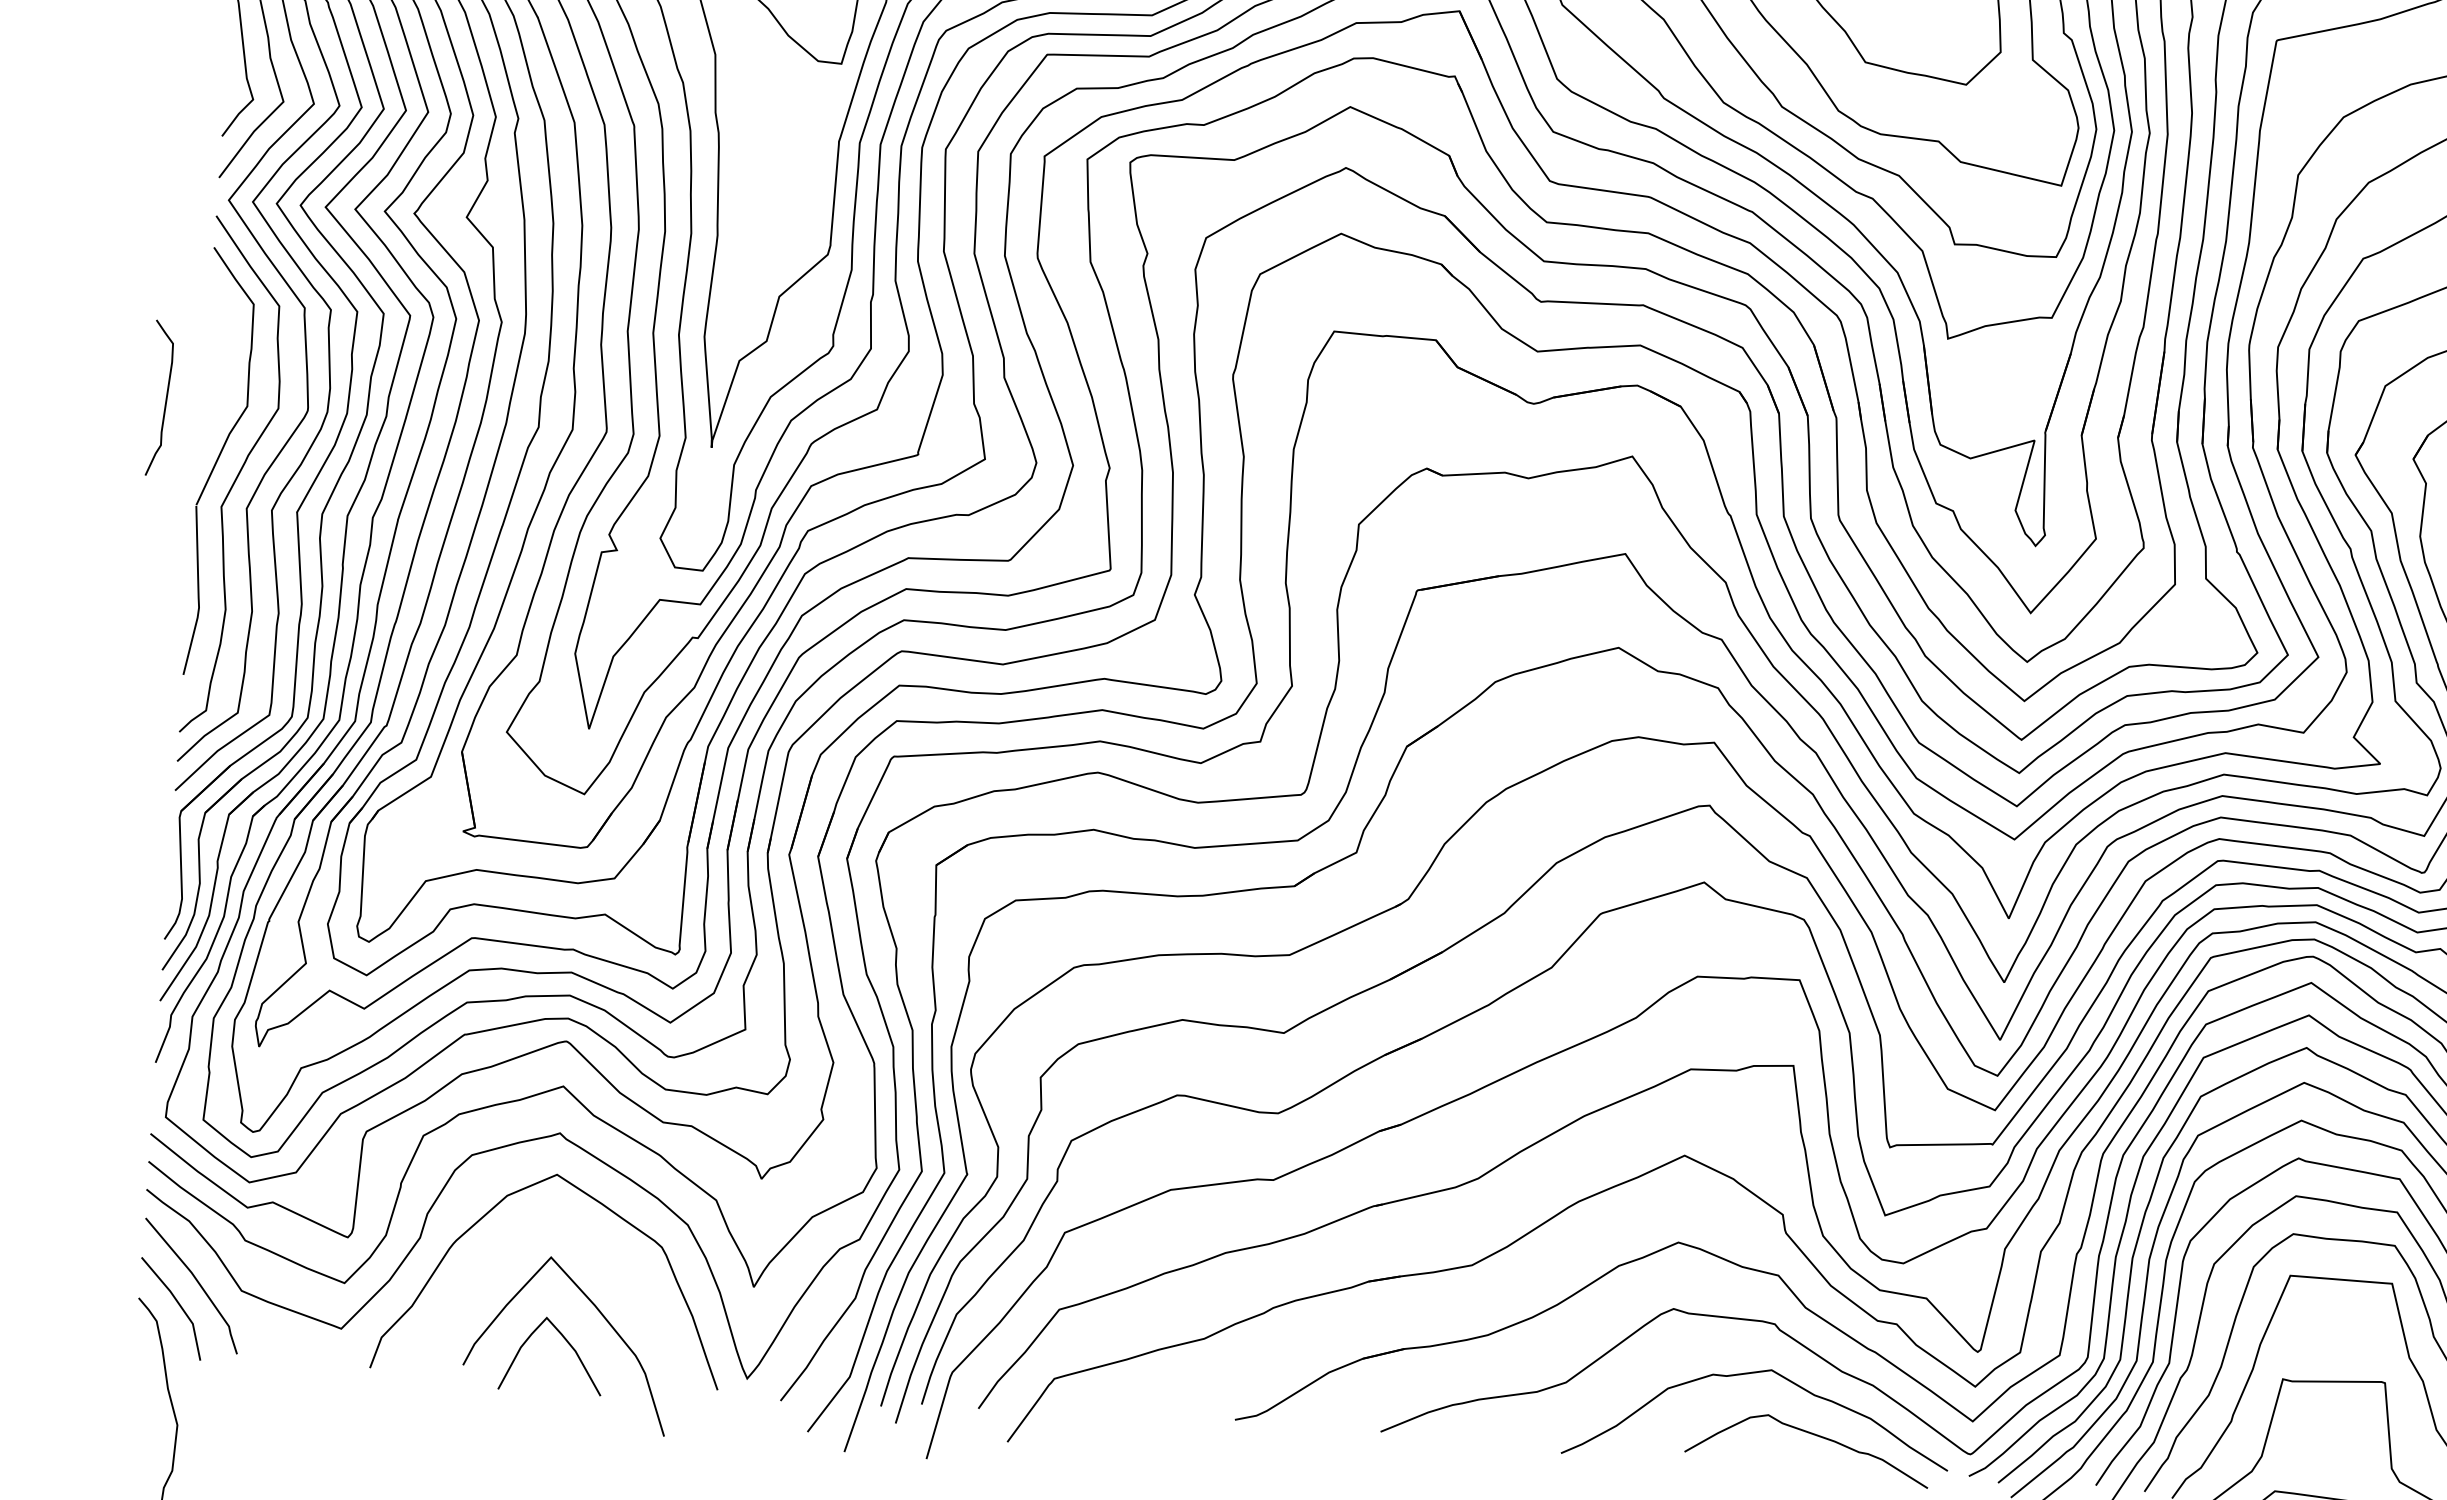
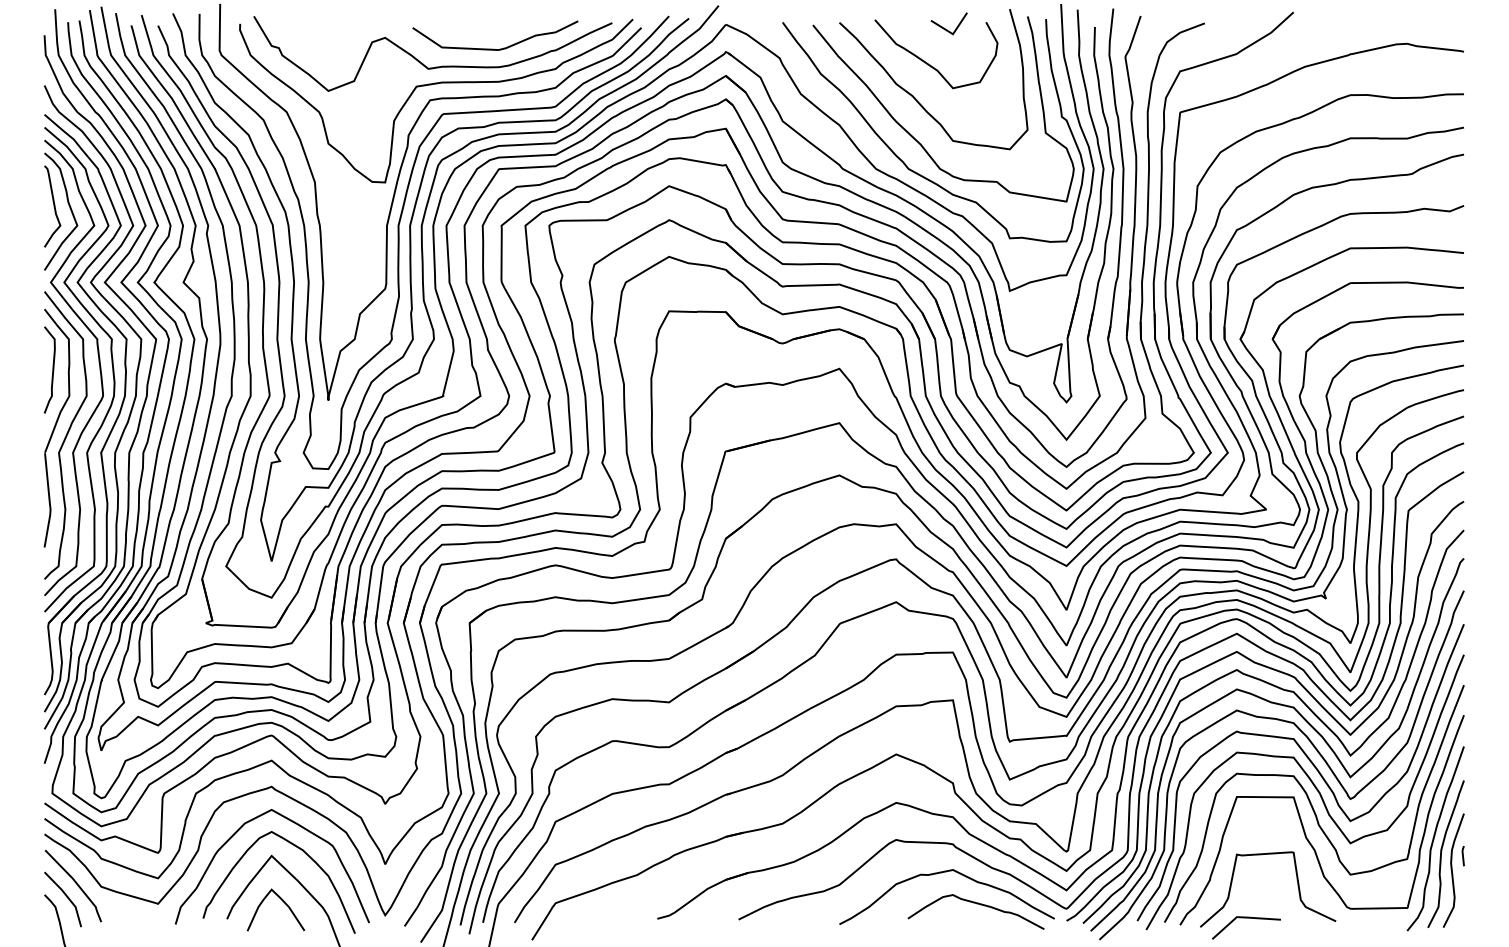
curve: (165, 397) -> (52, 369), moved
curve: (612, 1259) -> (305, 854), added

